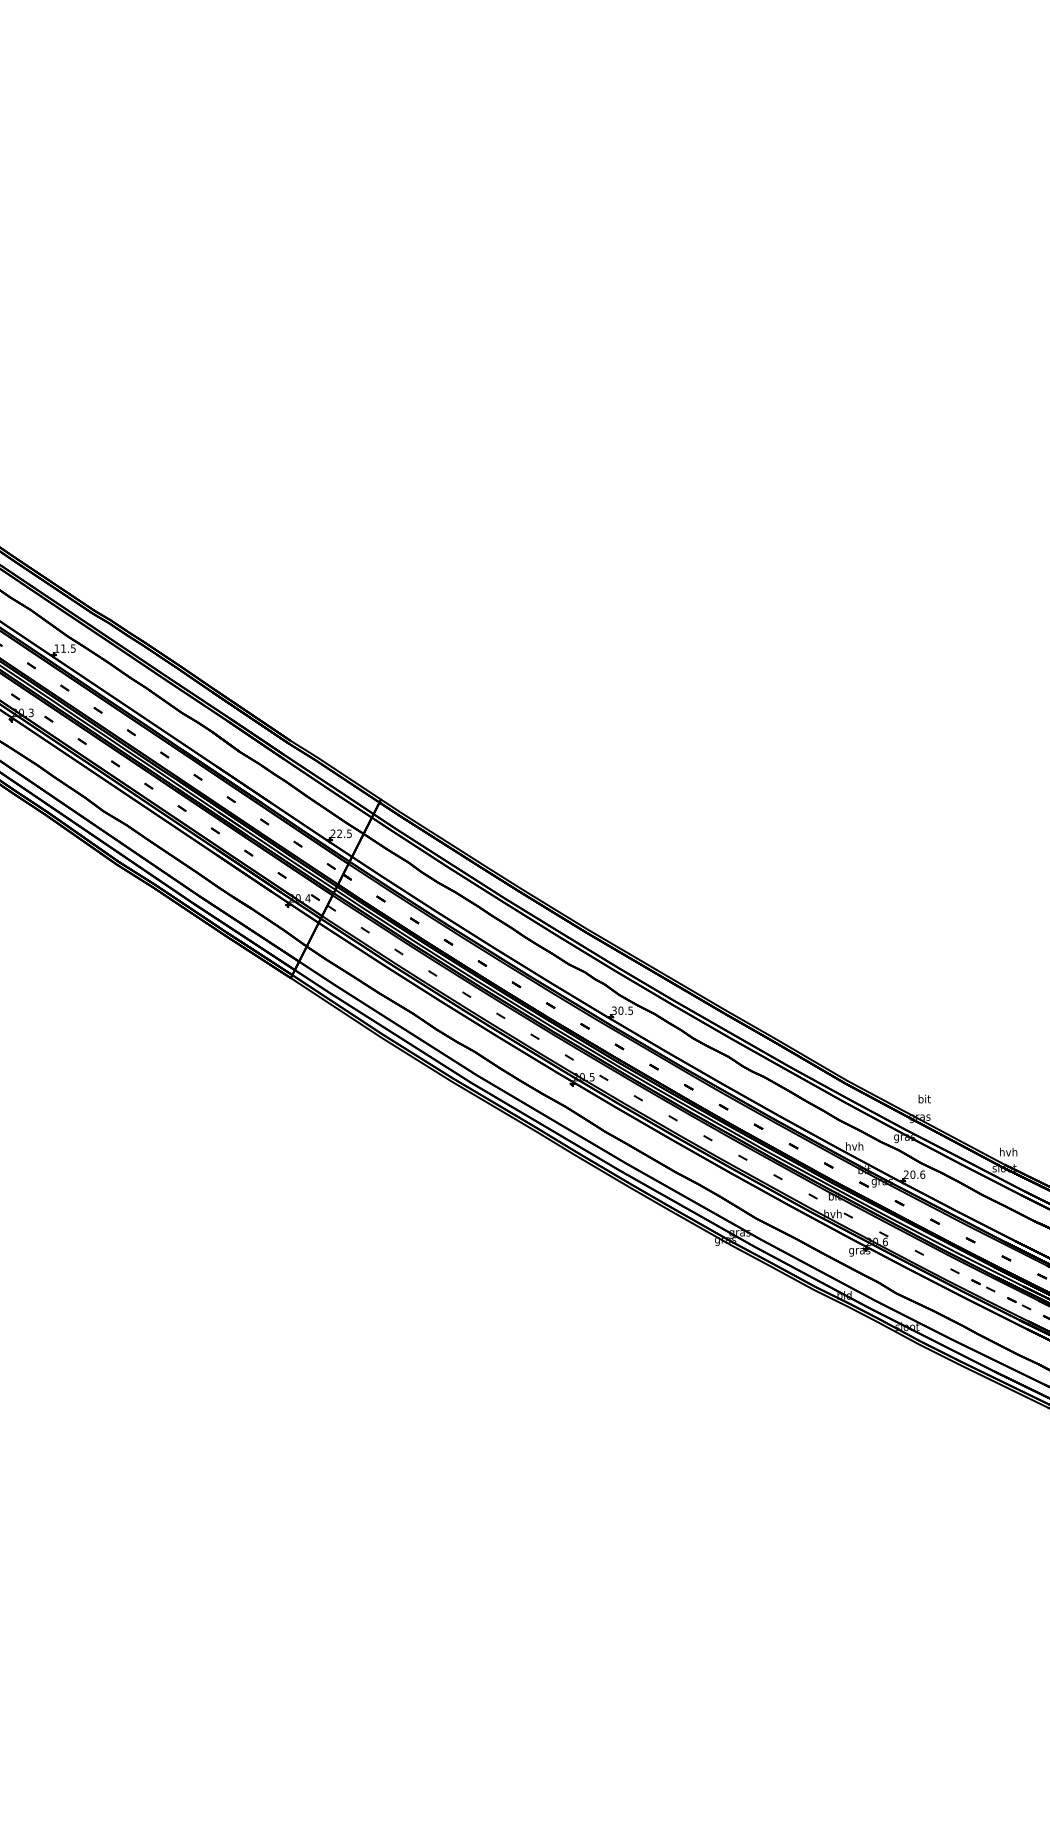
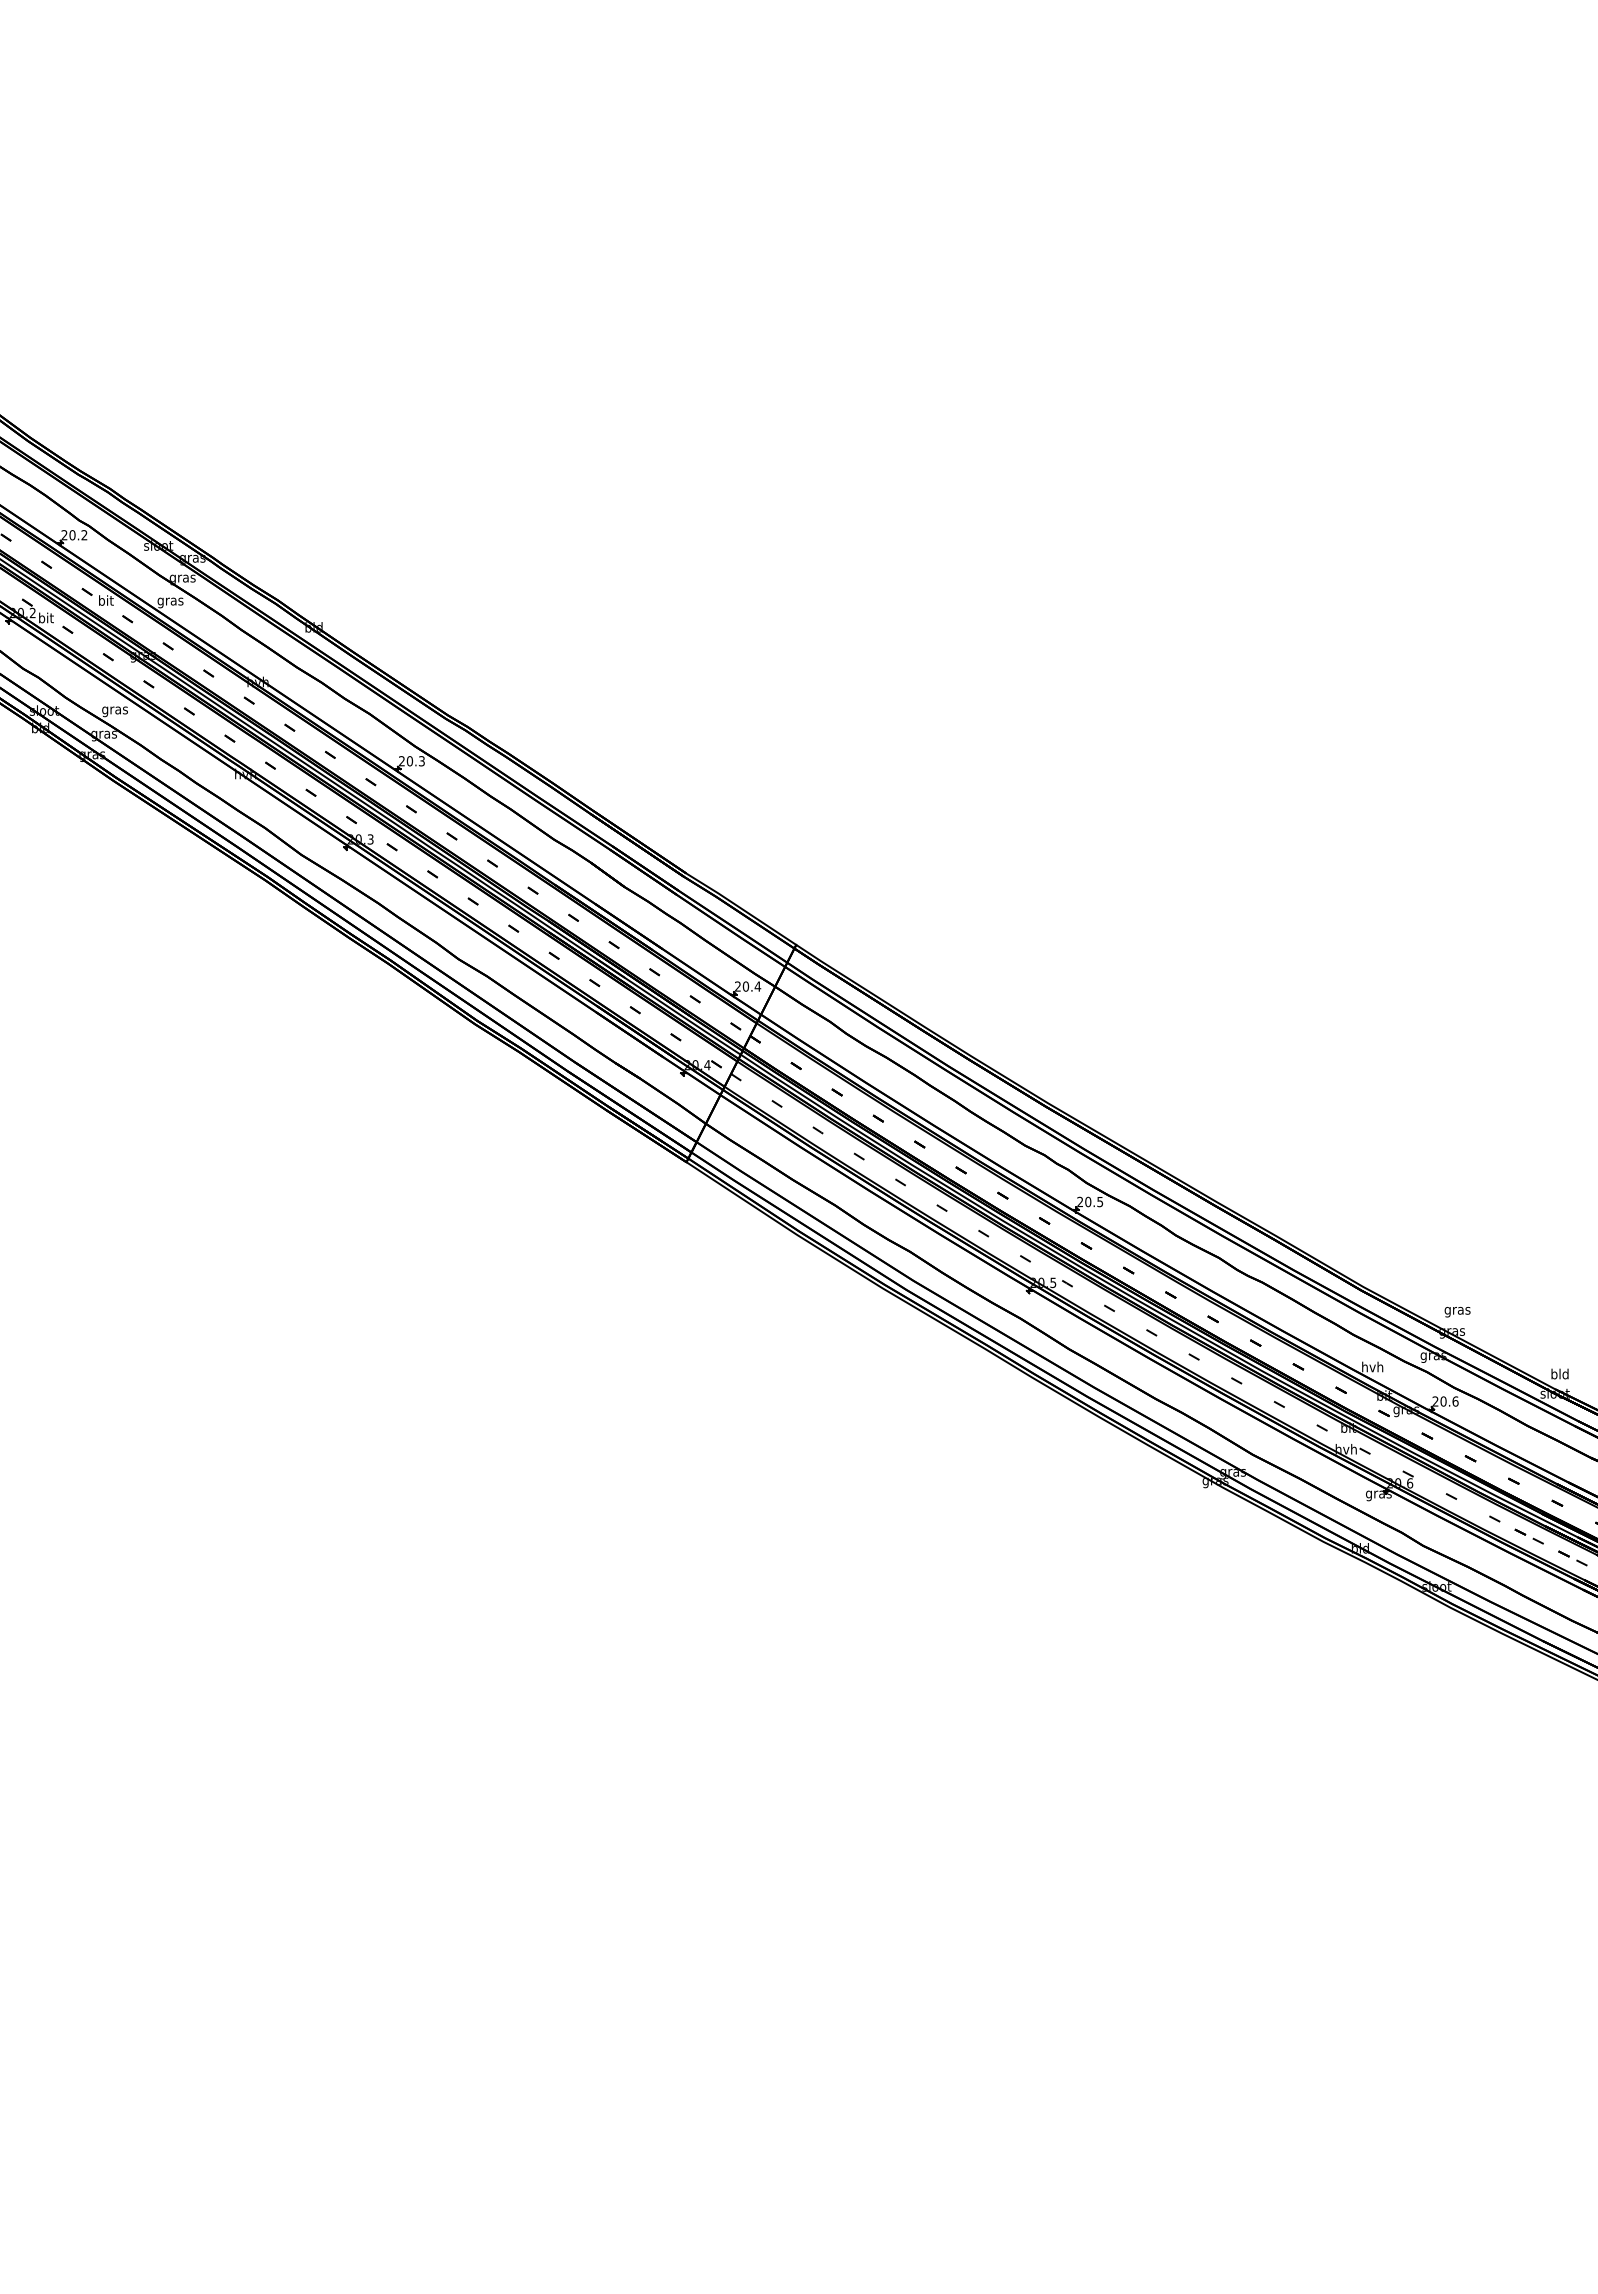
text: (64, 648) -> (411, 761), 11.5 -> 20.3
text: (344, 833) -> (751, 986), 22.5 -> 20.4
text: (614, 1011) -> (1080, 1202), 30.5 -> 20.5
text: (924, 1099) -> (1457, 1310), bit -> gras
text: (1008, 1151) -> (1559, 1373), hvh -> bld

